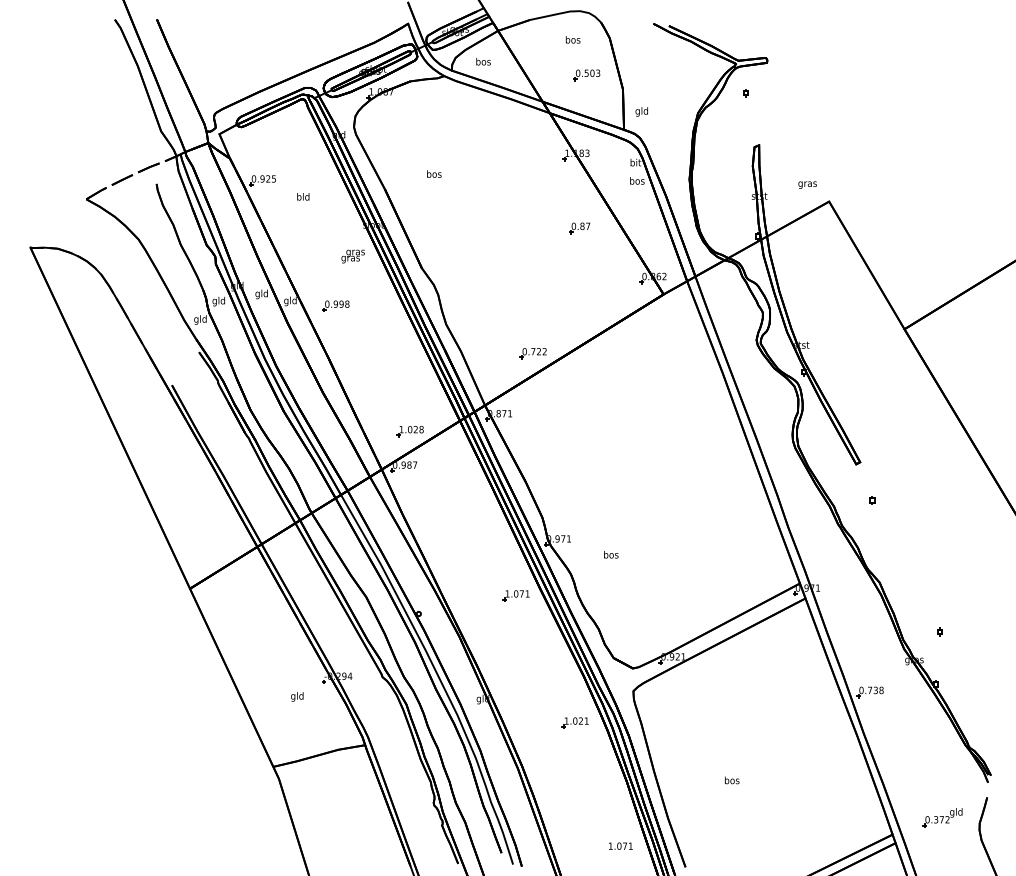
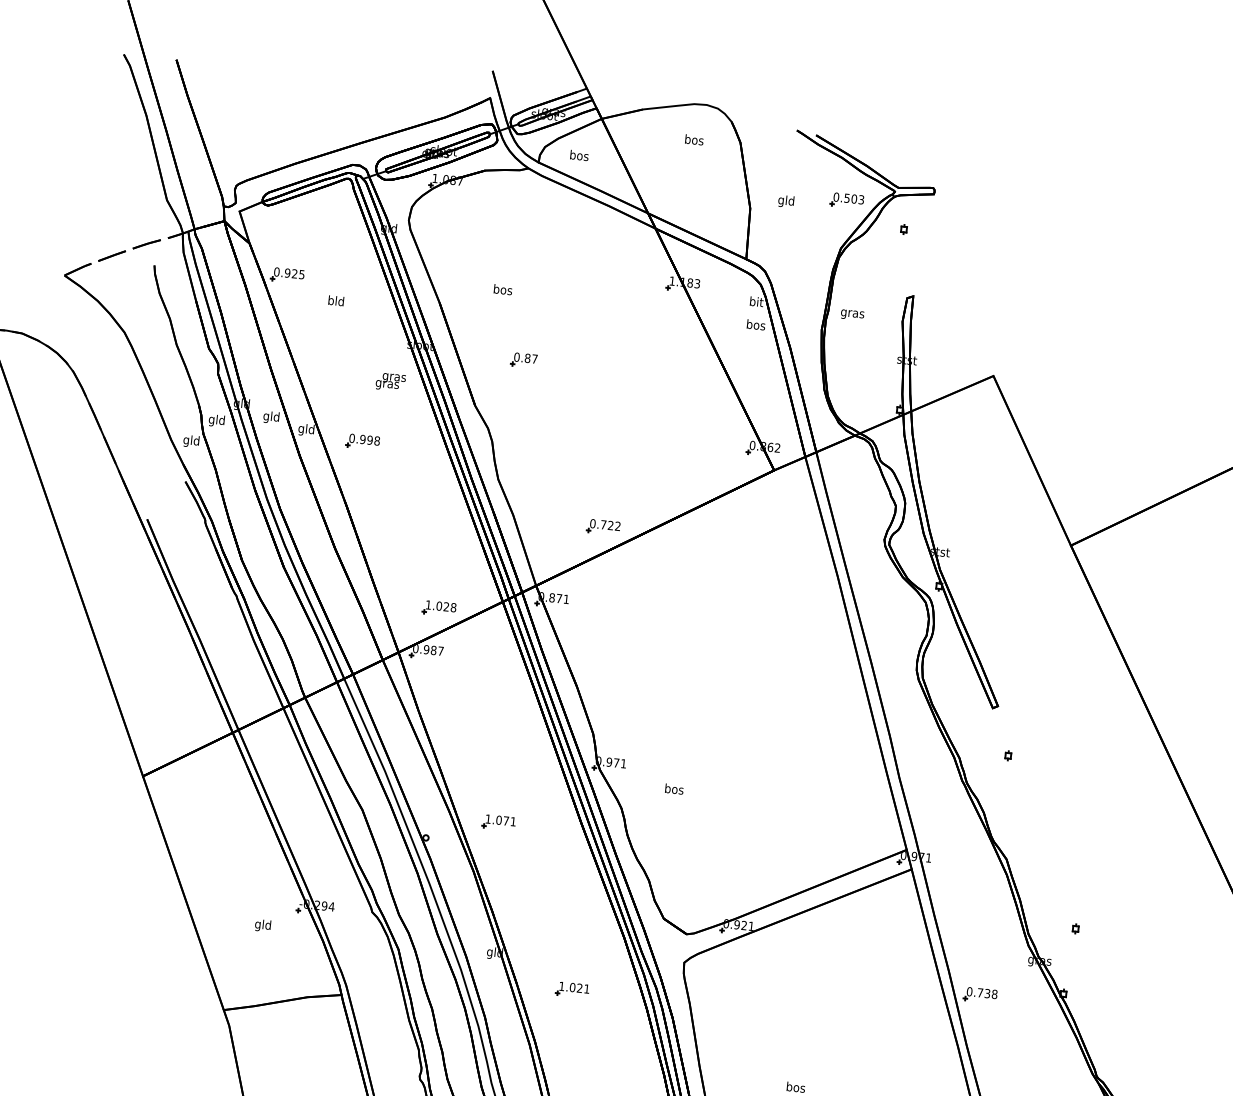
part: (586, 75) -> (846, 201), moved
text: (641, 111) -> (785, 201), moved
text: (807, 184) -> (852, 314), moved
part: (579, 228) -> (523, 360), moved
part: (515, 595) -> (497, 822), moved
part: (574, 722) -> (571, 989), moved

